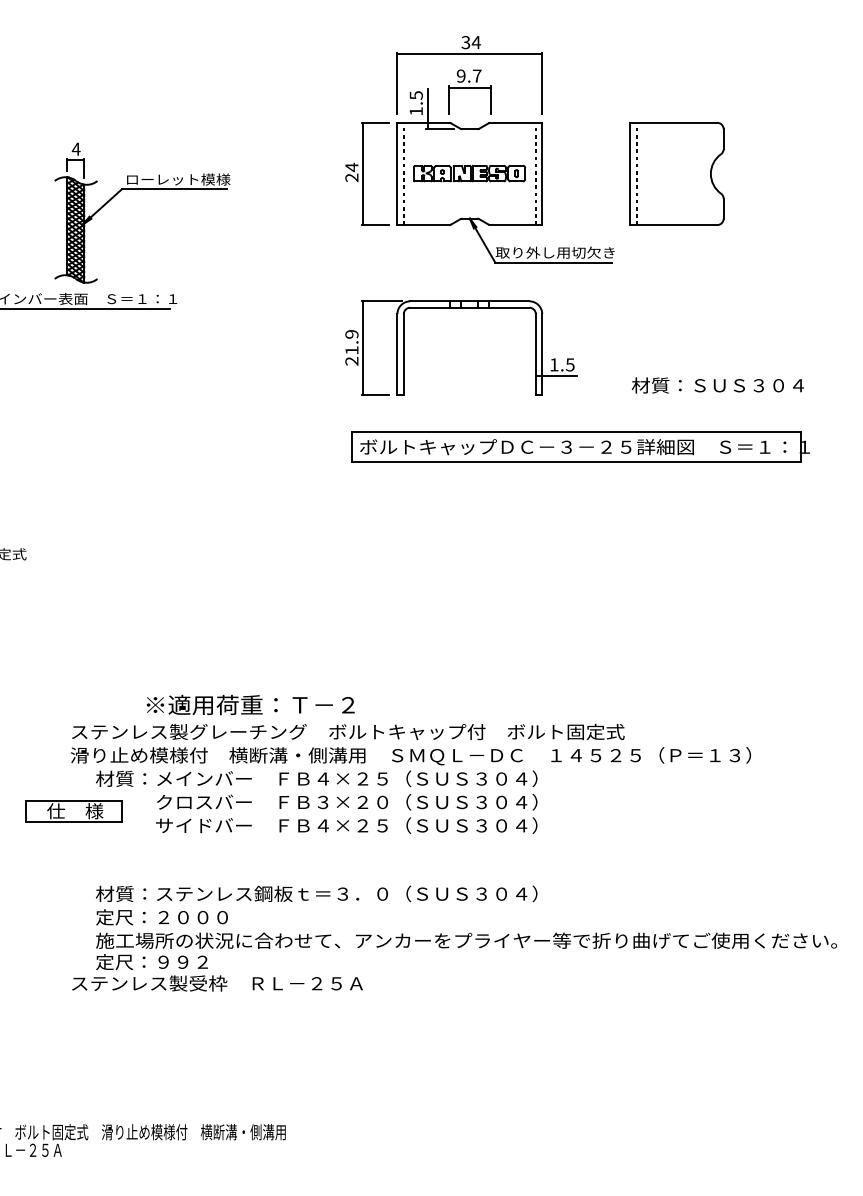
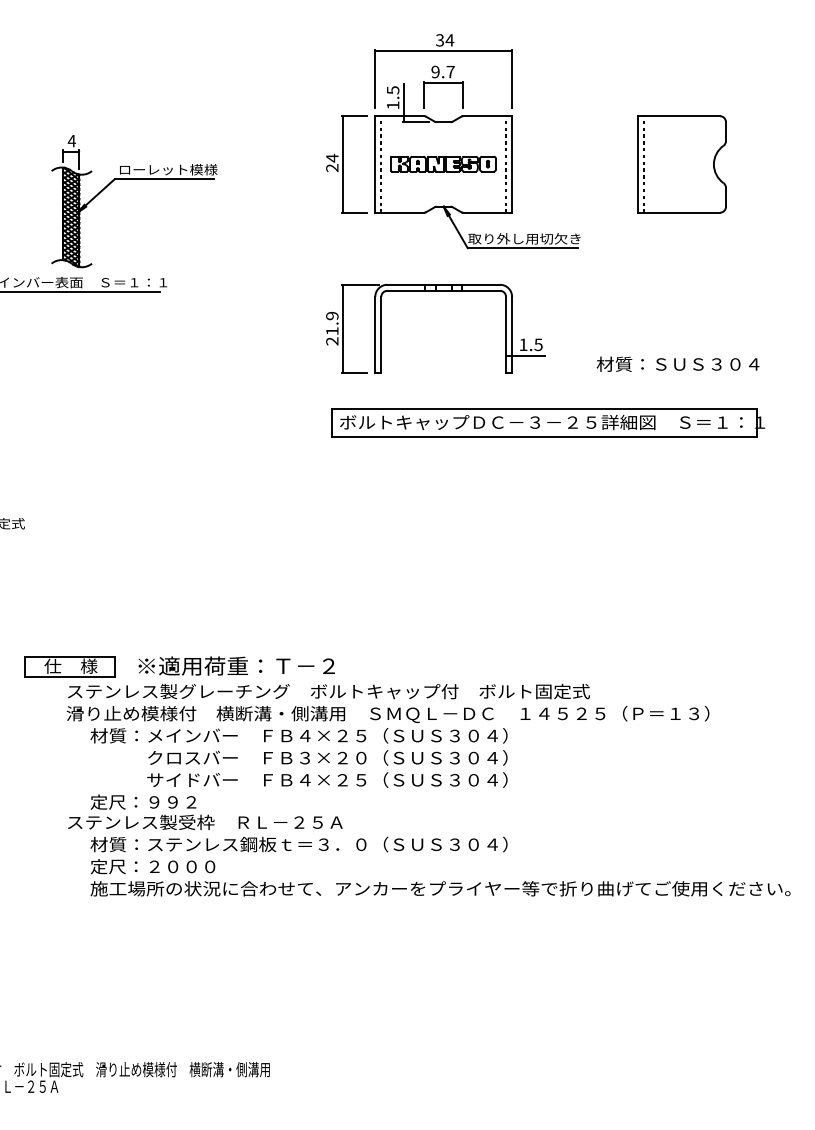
part: (676, 173) -> (681, 164), moved
part: (73, 811) -> (69, 666), moved
text: (217, 972) -> (205, 812), moved

